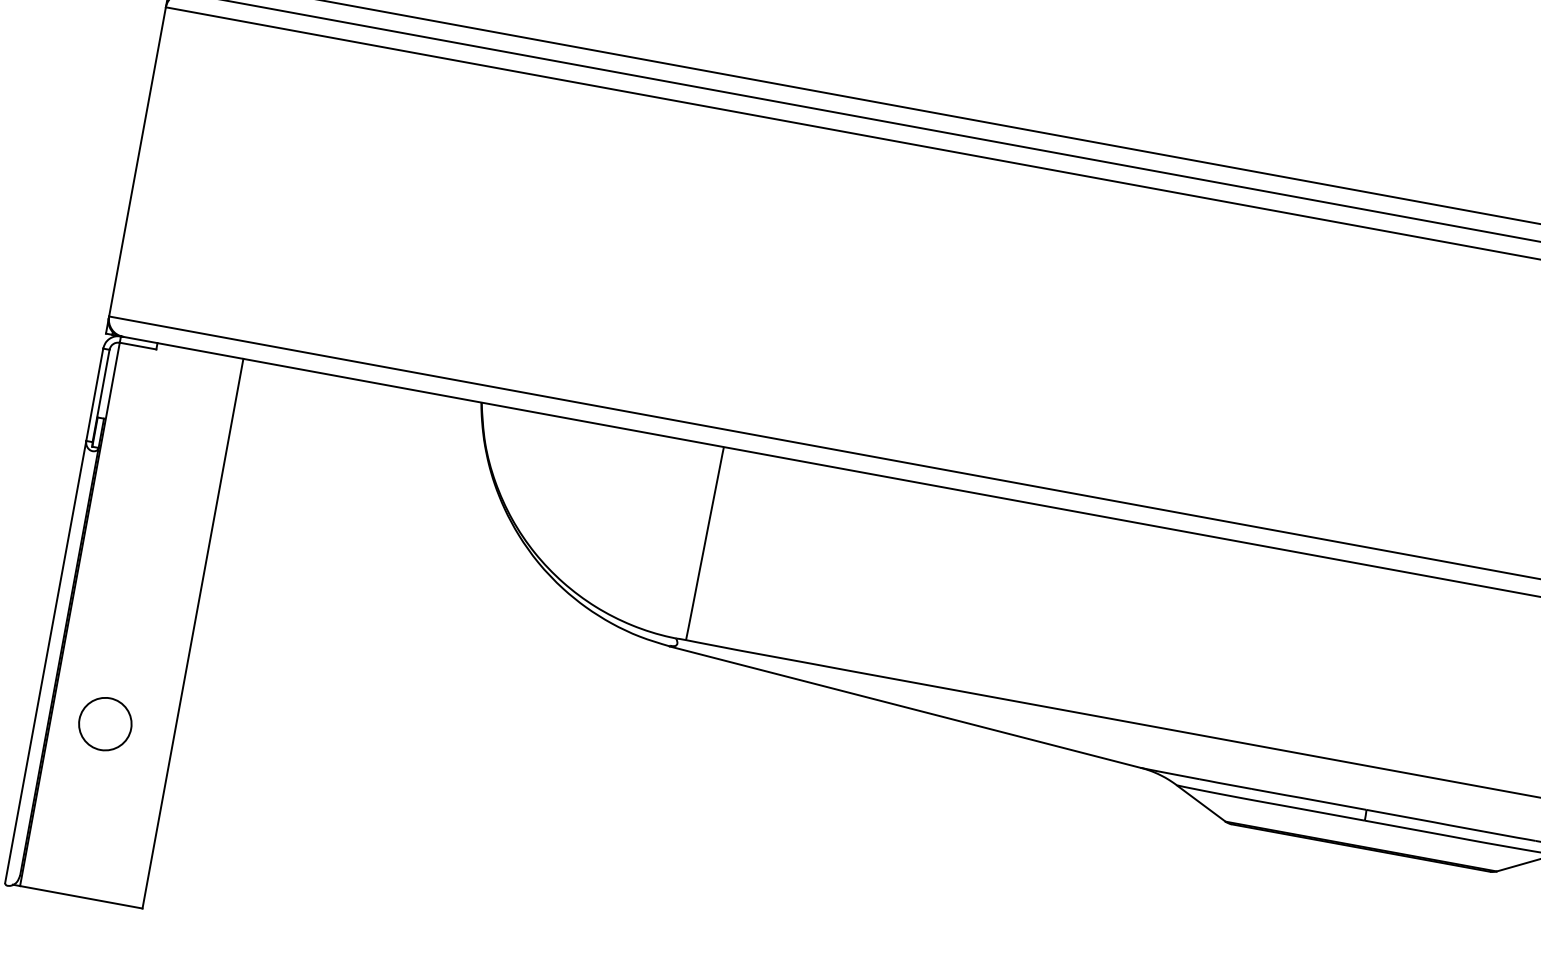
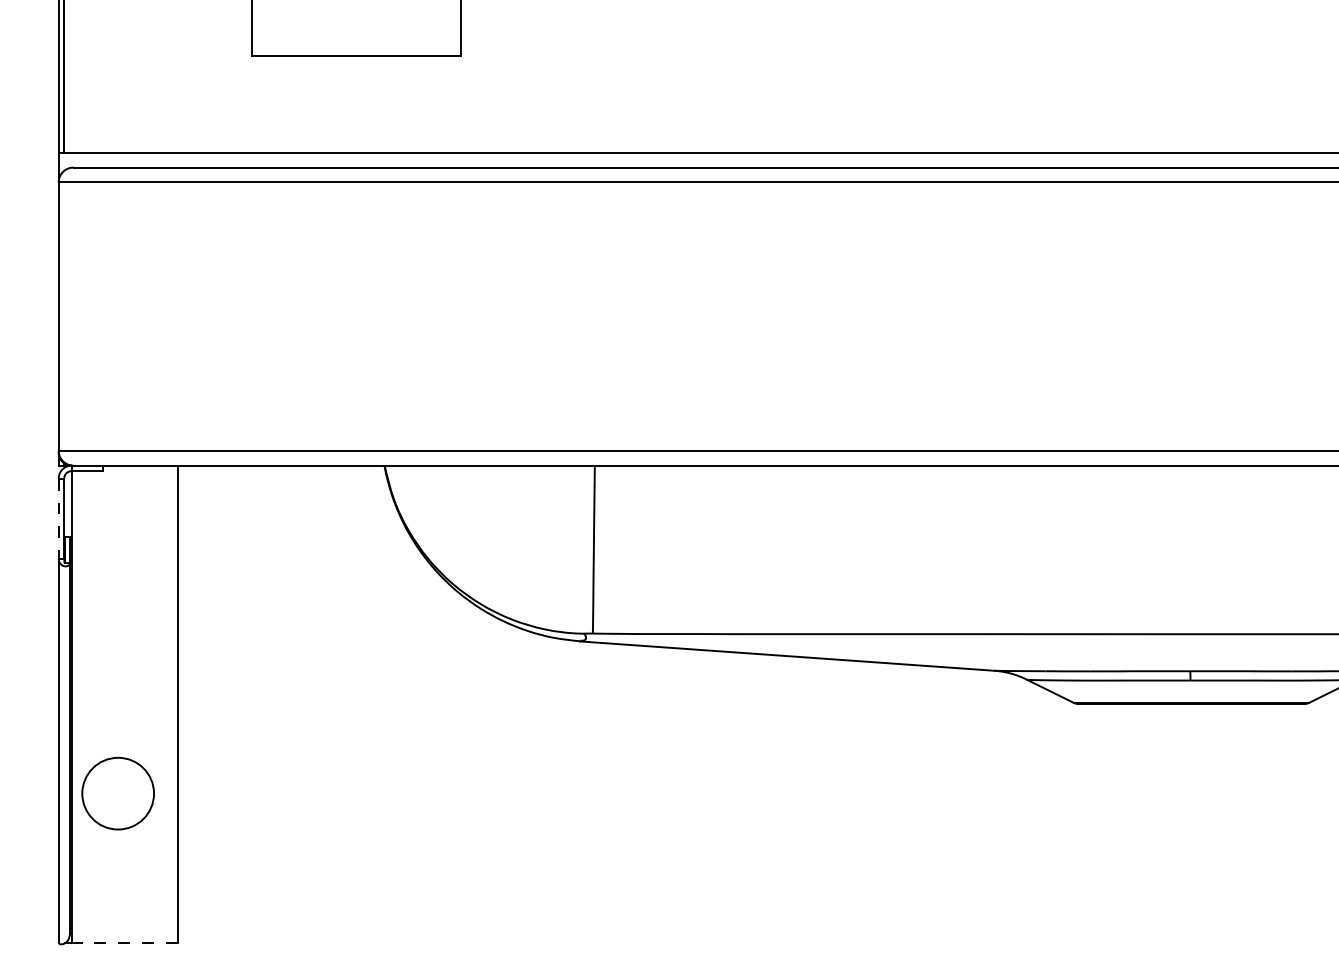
line: (94, 395) -> (58, 519), solid -> dashed
circle: (105, 724) -> (118, 793), size x1.6
line: (81, 897) -> (124, 942), solid -> dashed

